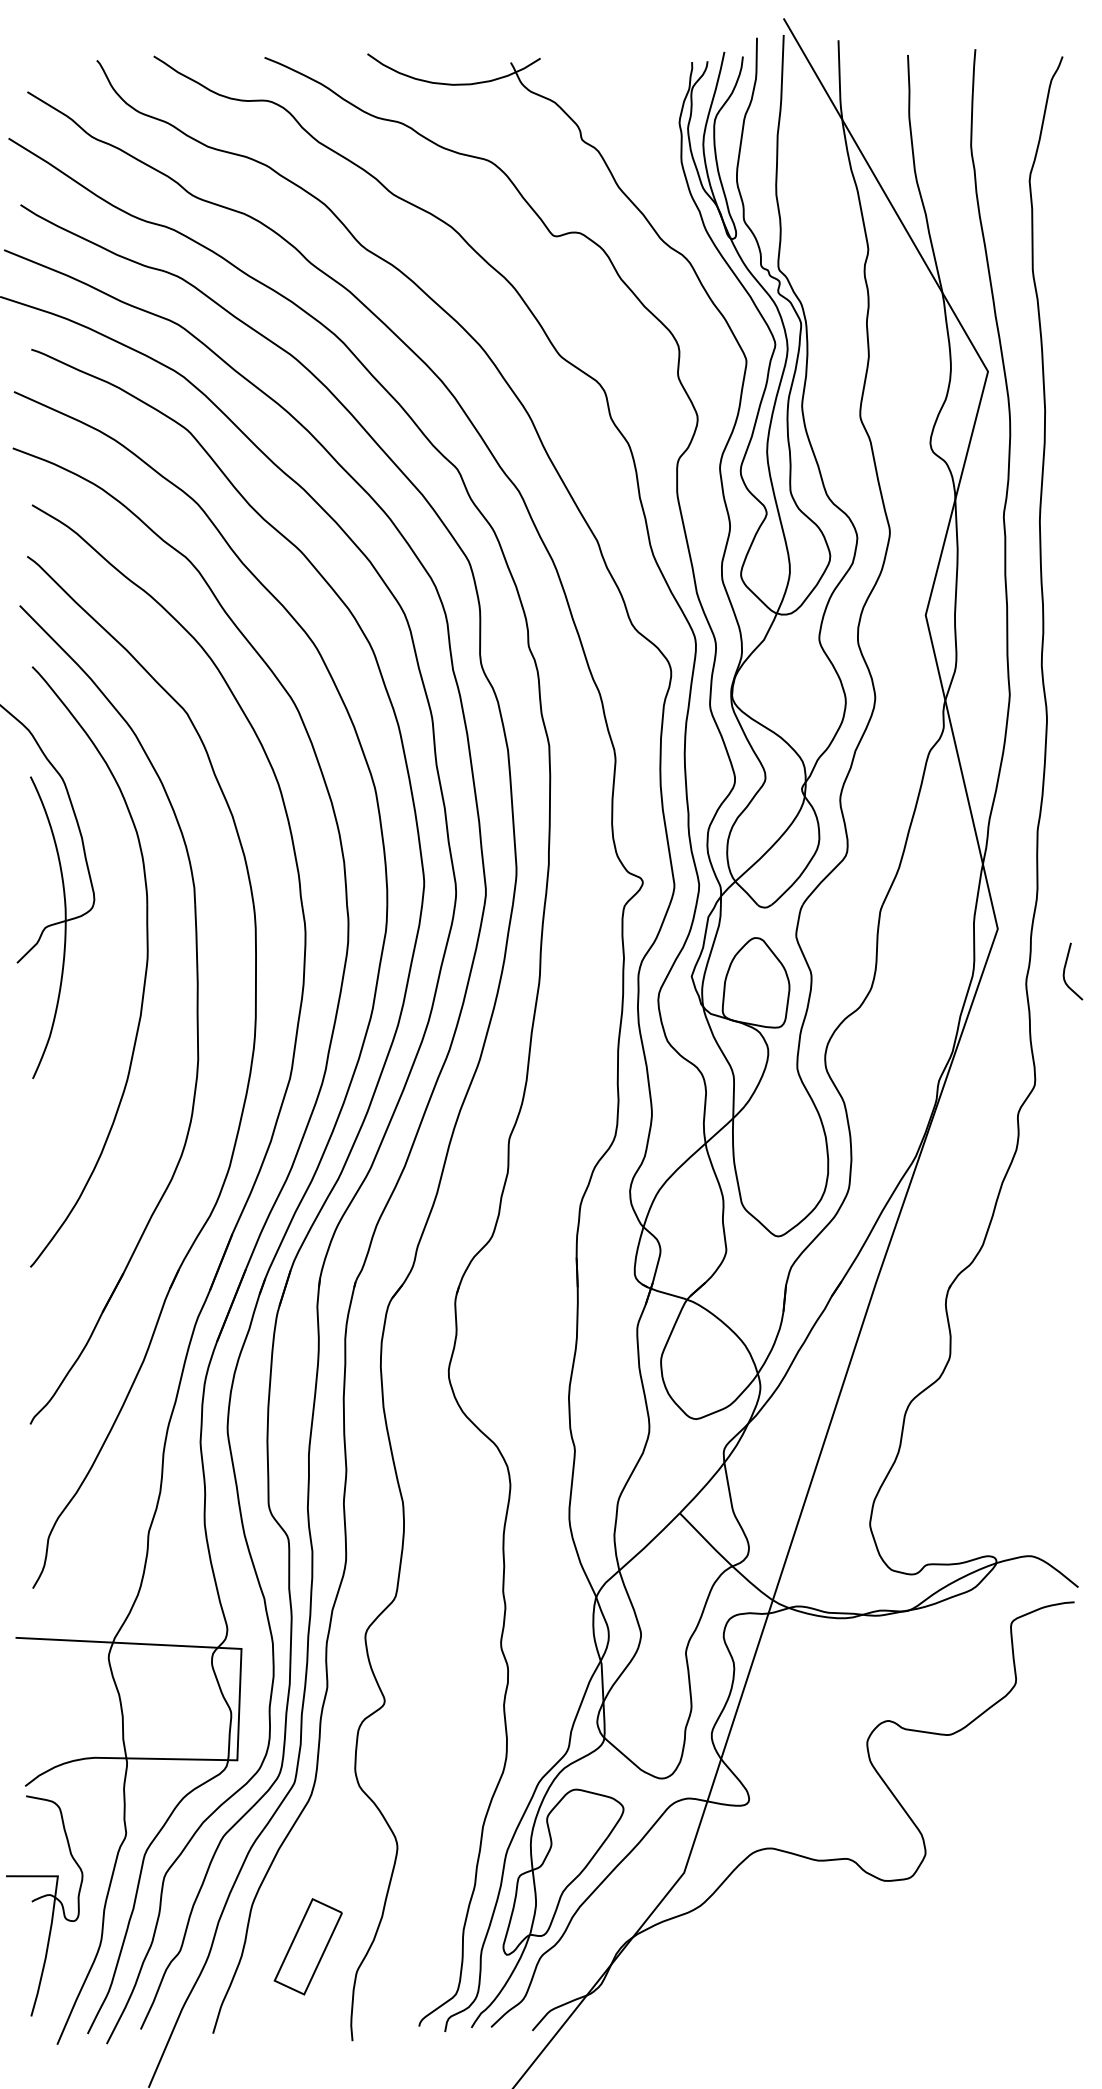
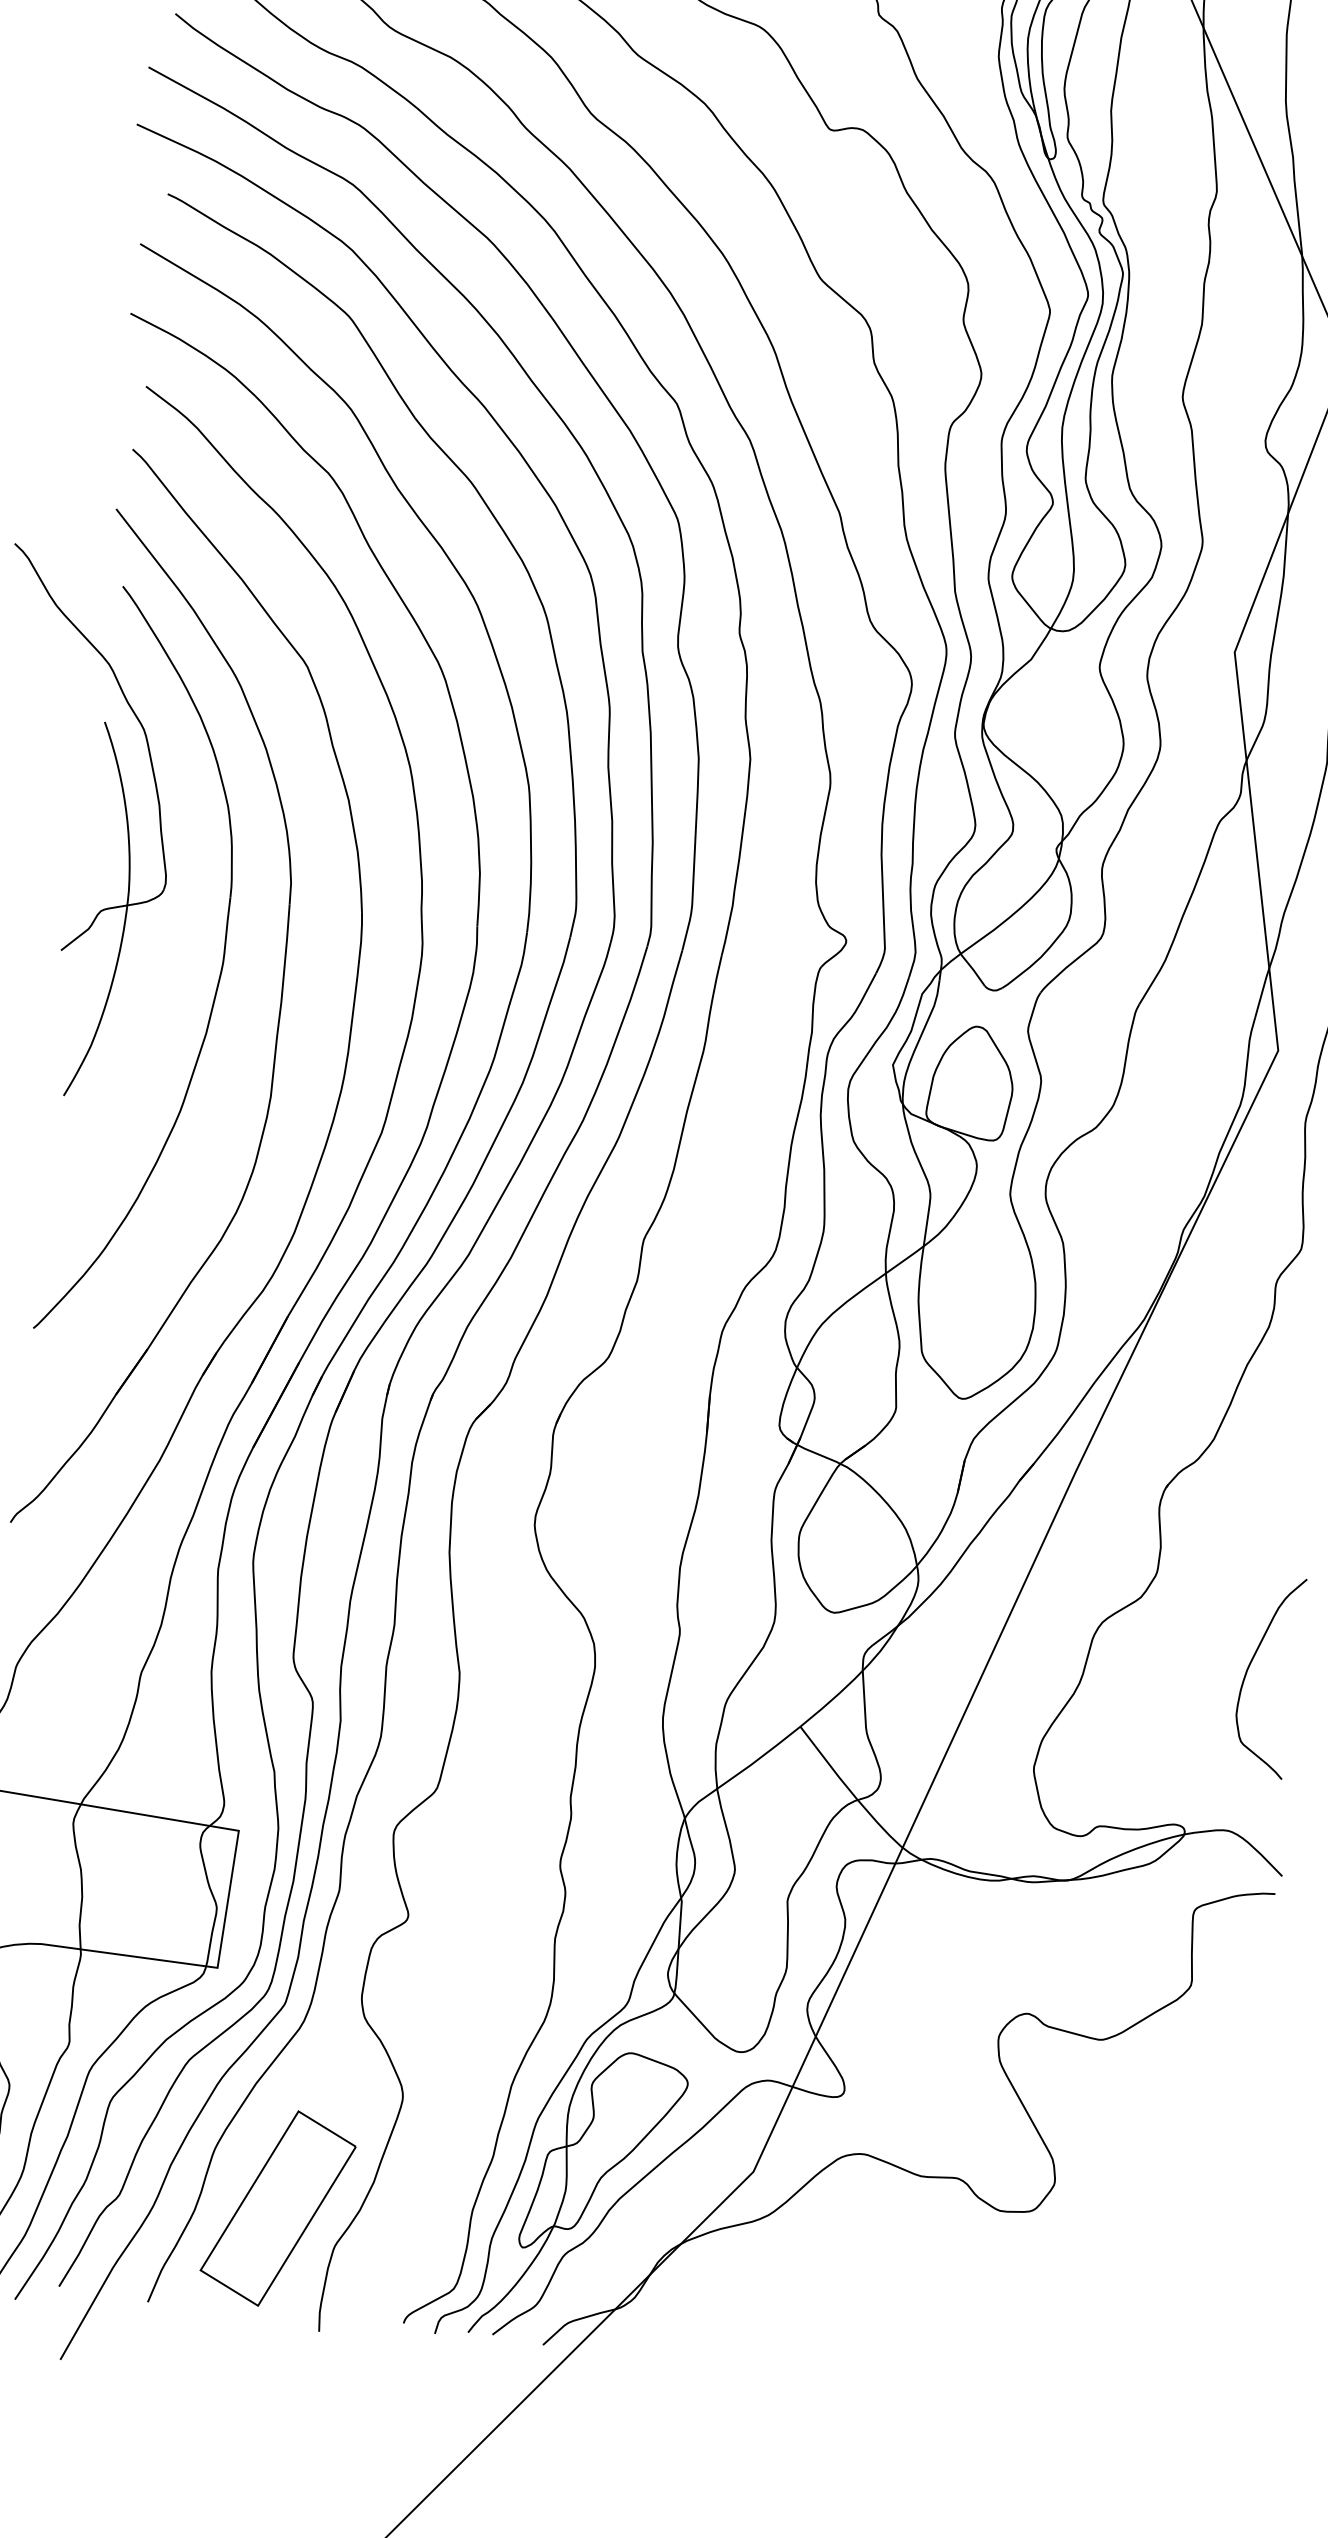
curve: (1033, 1422) -> (1250, 1665), added
part: (308, 1946) -> (278, 2208), size x1.67

